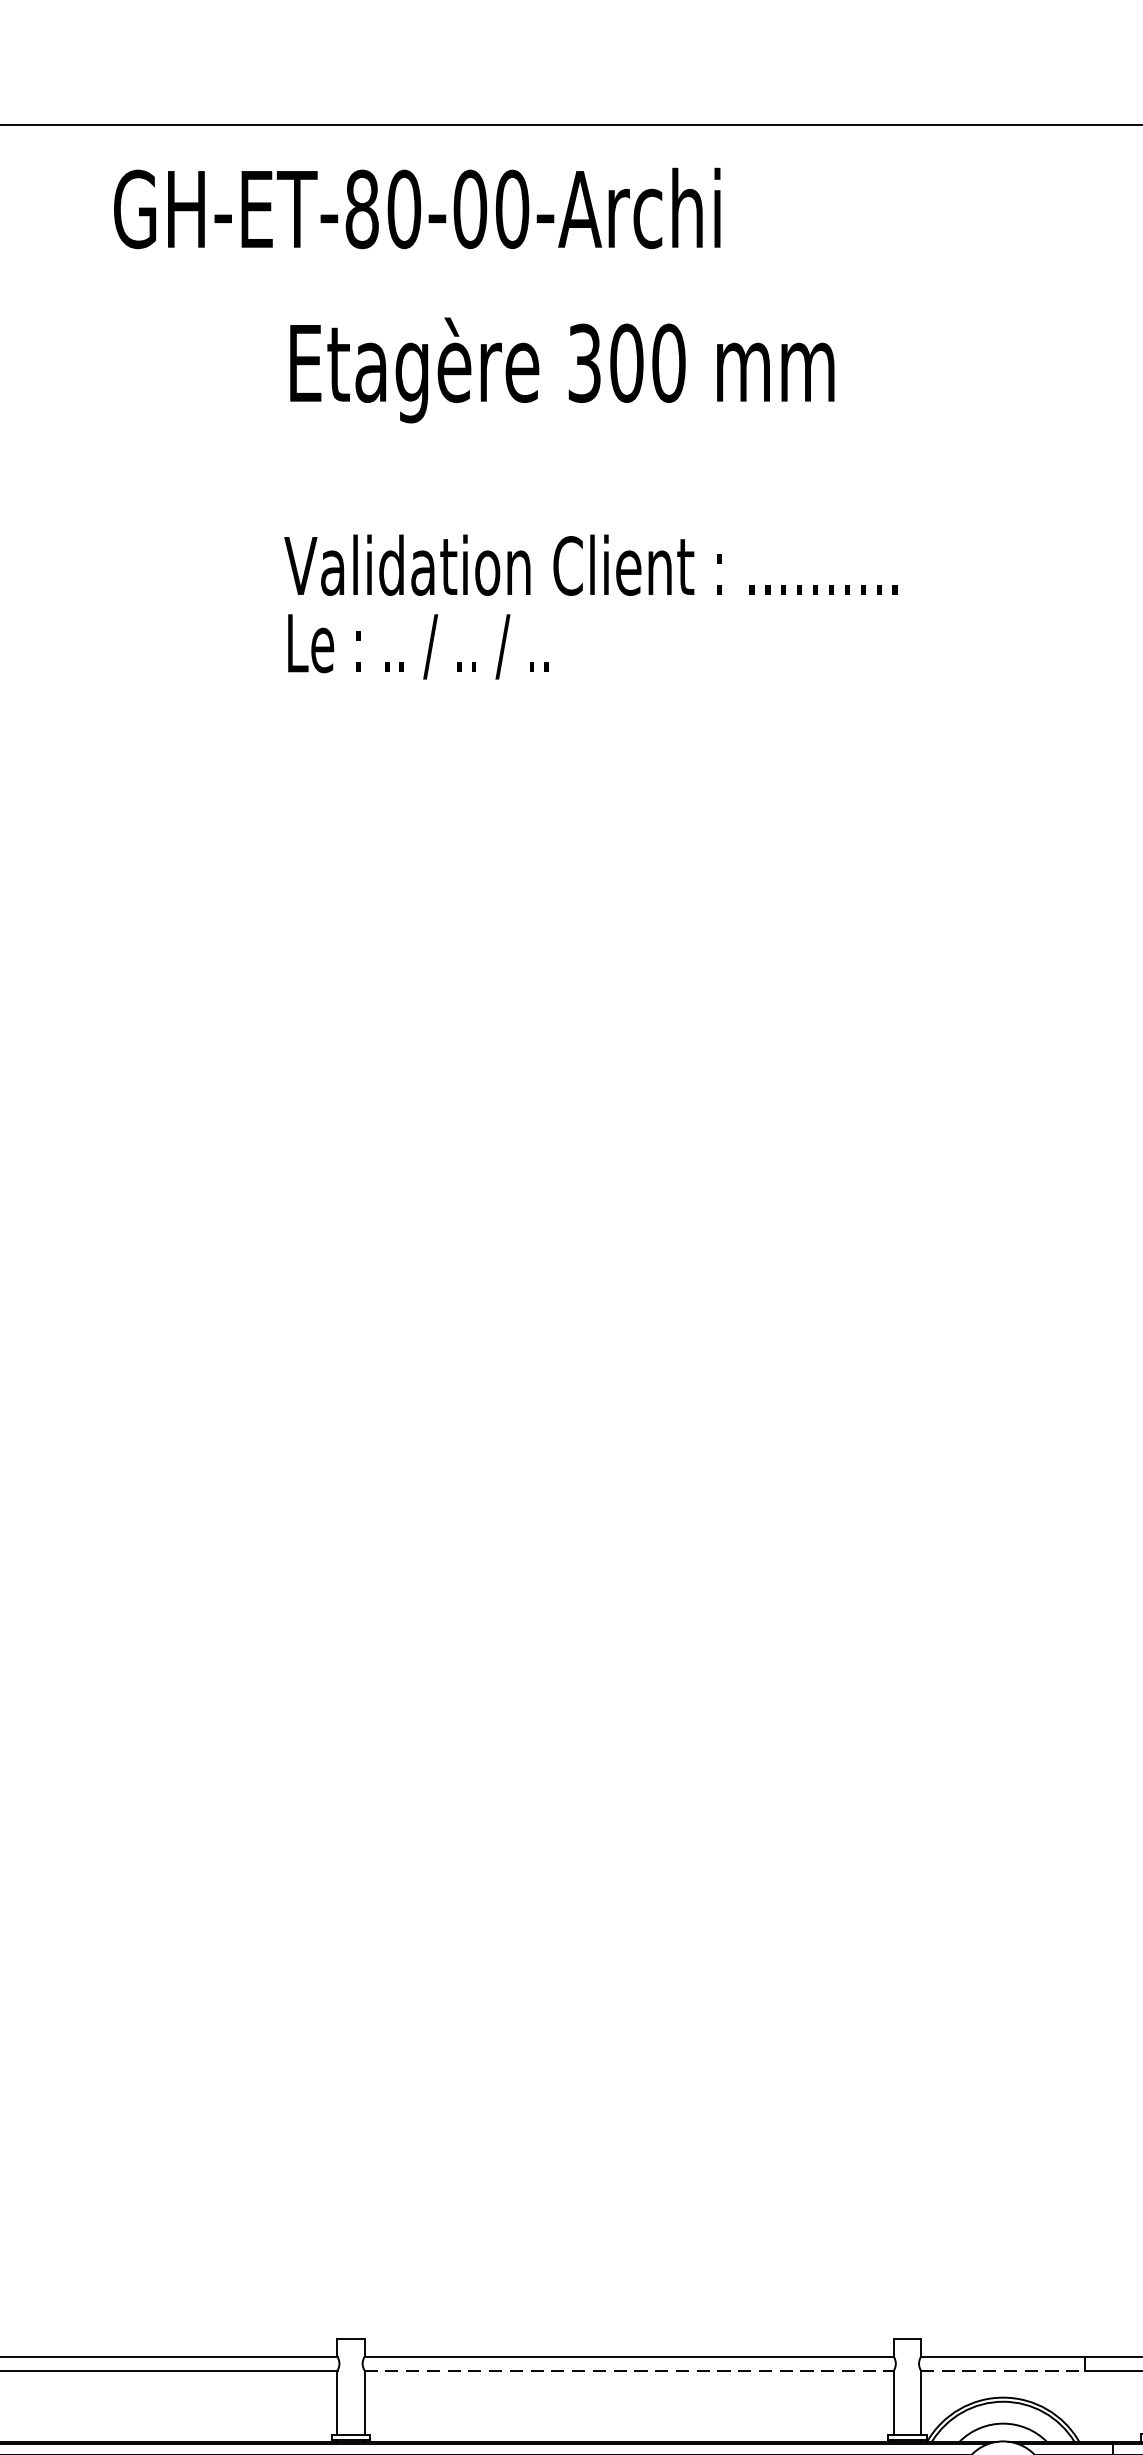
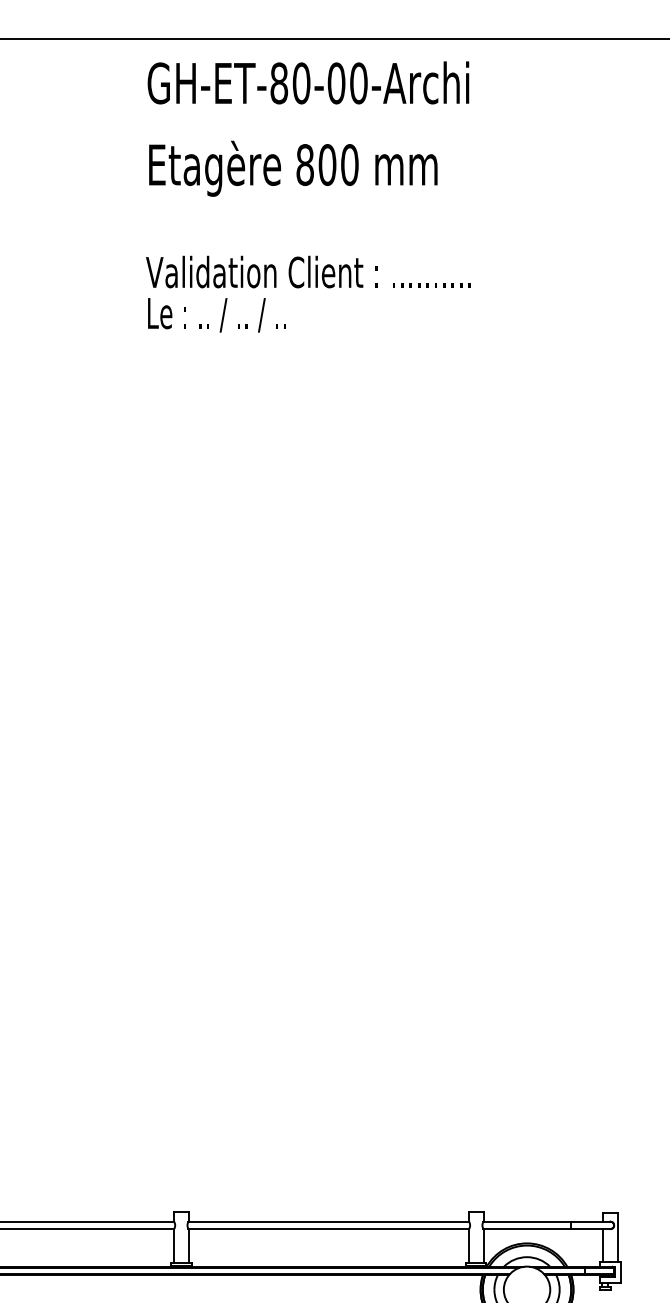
text: (417, 207) -> (308, 82), moved
text: (583, 364) -> (304, 165), 300 -> 800
line: (630, 2371) -> (329, 1229), dashed -> solid
line: (1002, 2371) -> (526, 1229), dashed -> solid

